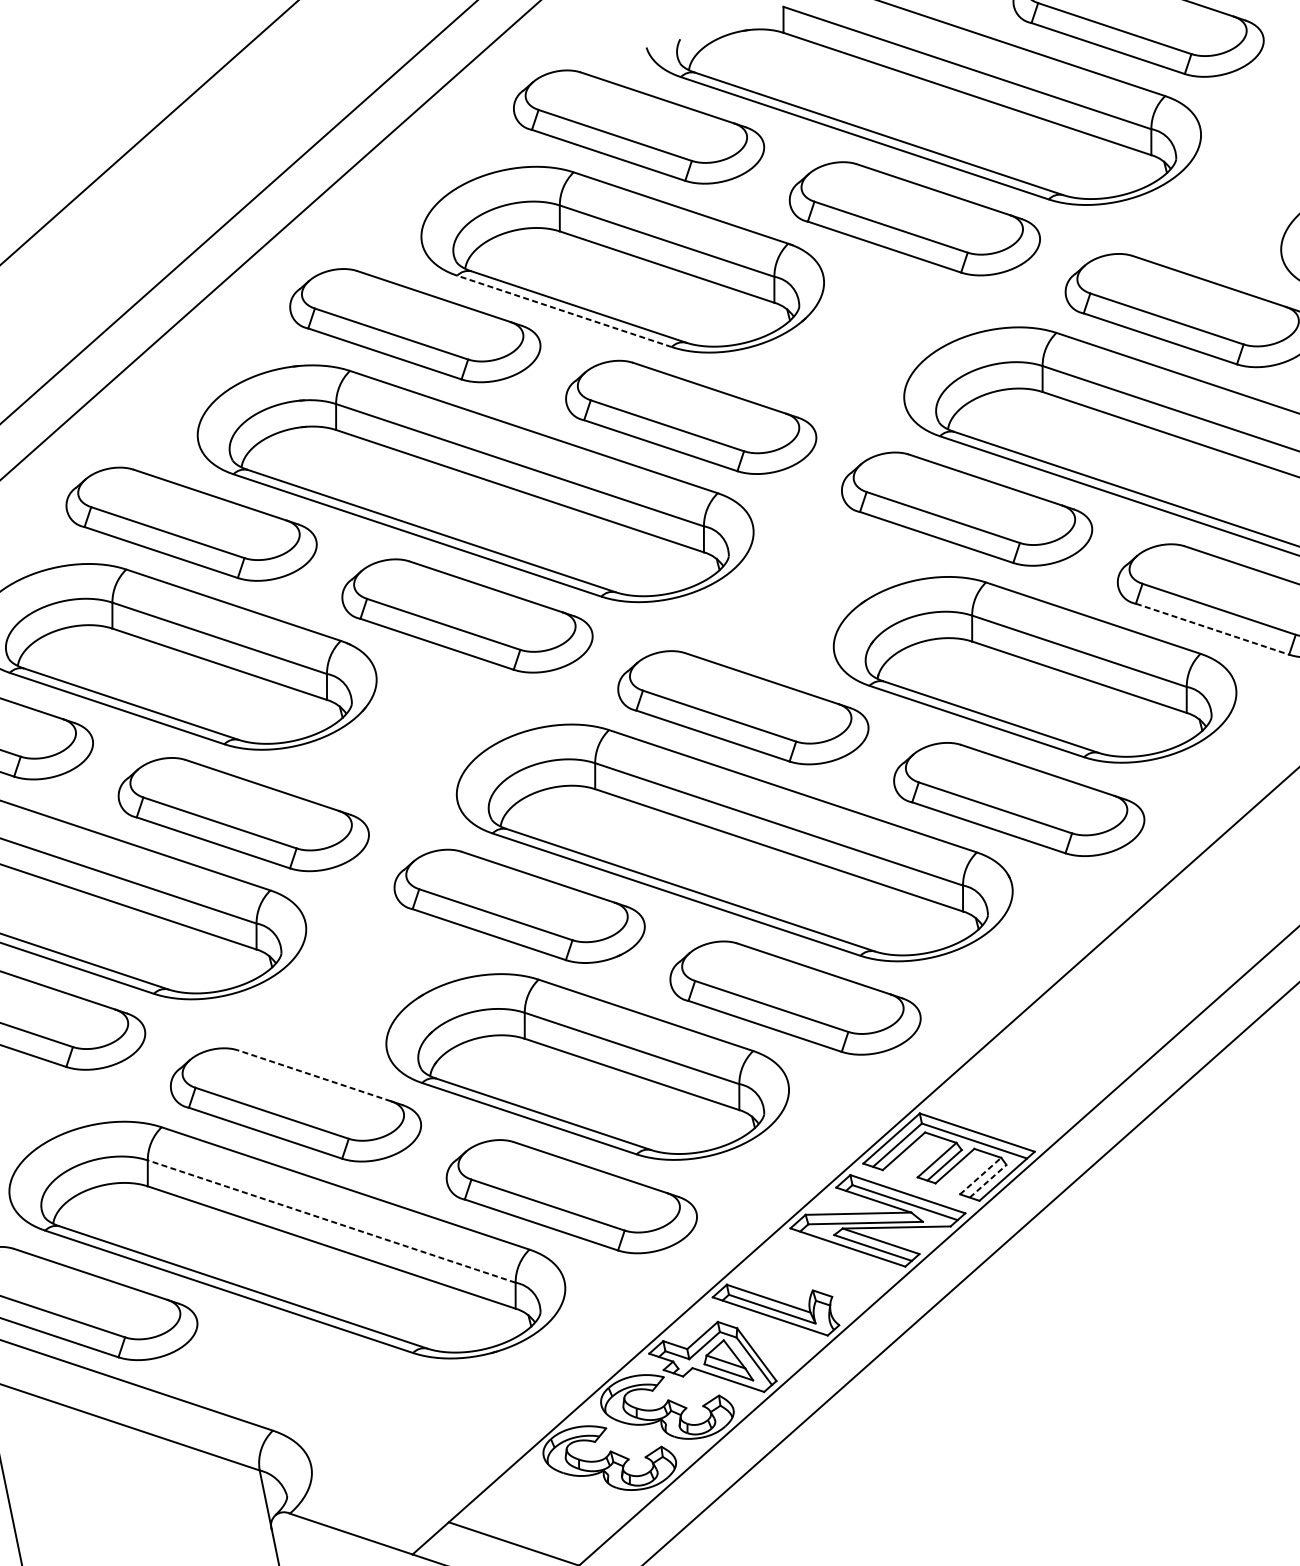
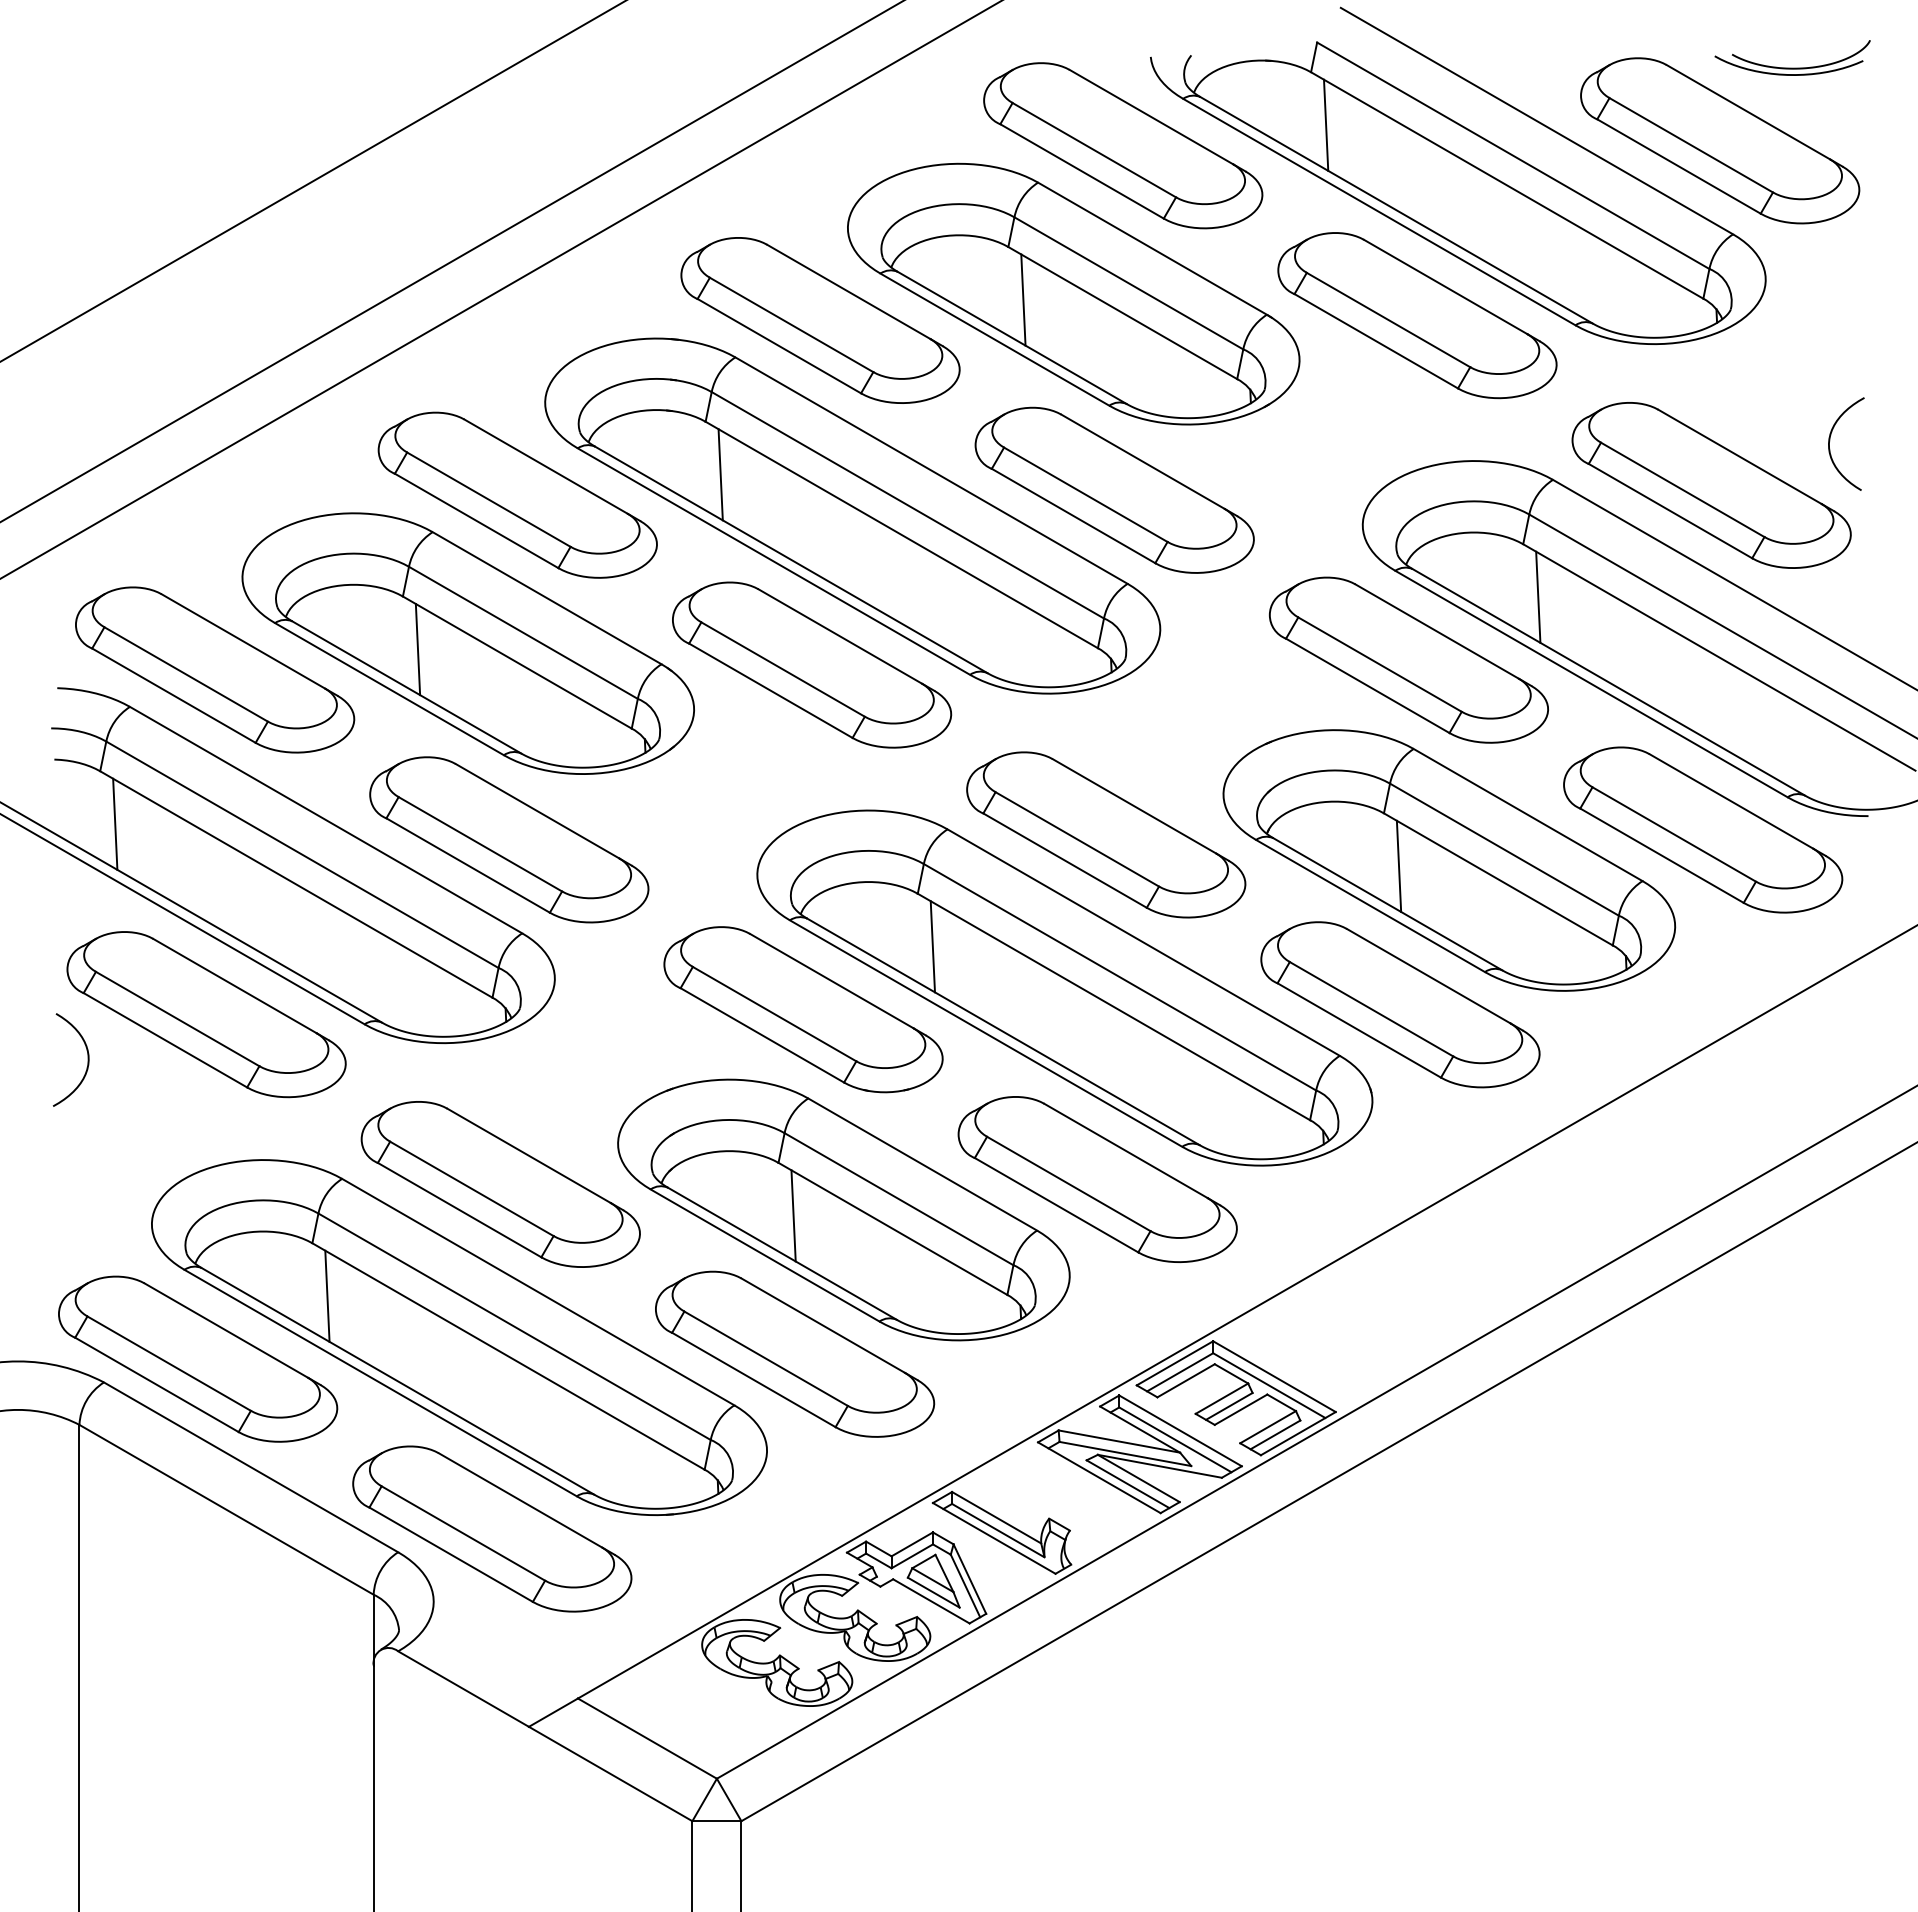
line: (805, 73) -> (1326, 124), added
line: (581, 272) -> (1023, 299), added
line: (564, 311) -> (994, 339), dashed -> solid
line: (1064, 433) -> (1538, 596), added
line: (357, 471) -> (720, 474), added
line: (1212, 628) -> (1662, 855), dashed -> solid
line: (133, 670) -> (417, 649), added
line: (993, 682) -> (1398, 865), added
line: (616, 830) -> (932, 946), added
line: (313, 1075) -> (528, 1155), dashed -> solid
line: (546, 1080) -> (793, 1215), added
line: (980, 1175) -> (1268, 1426), dashed -> solid
line: (988, 1180) -> (1275, 1434), dashed -> solid
line: (331, 1221) -> (514, 1326), dashed -> solid
line: (169, 1227) -> (327, 1295), added
part: (347, 1394) -> (492, 1528), added

